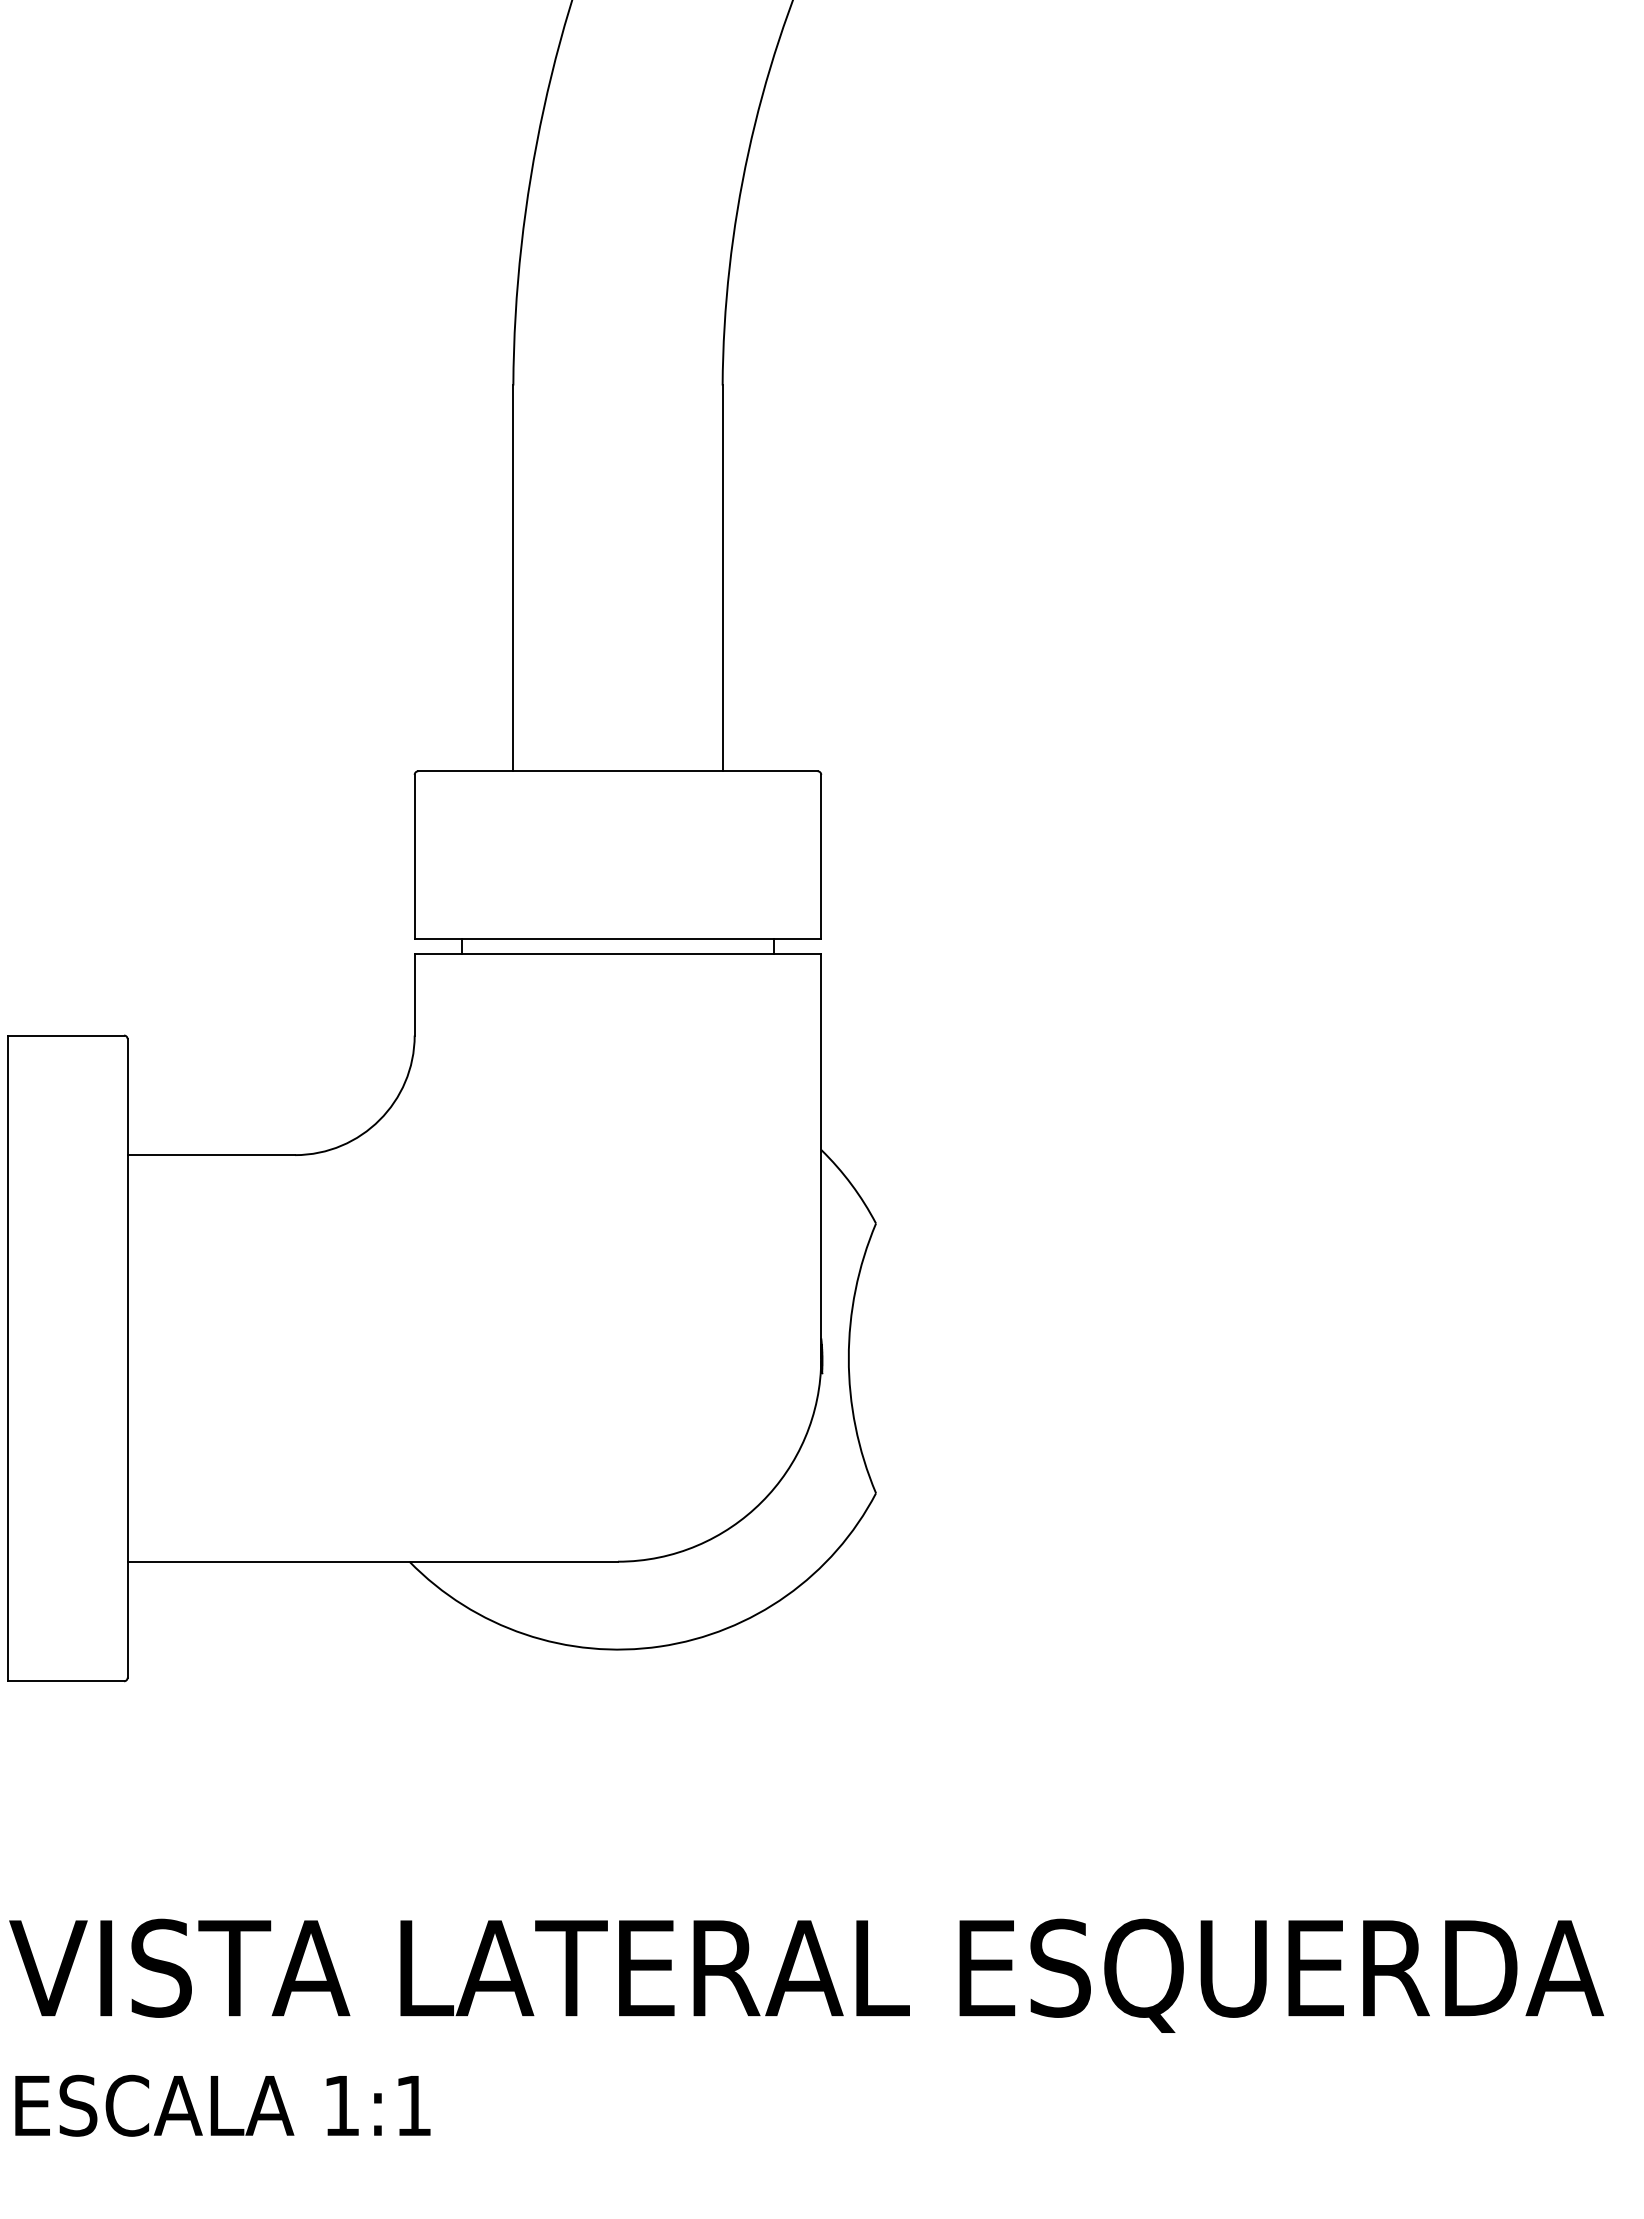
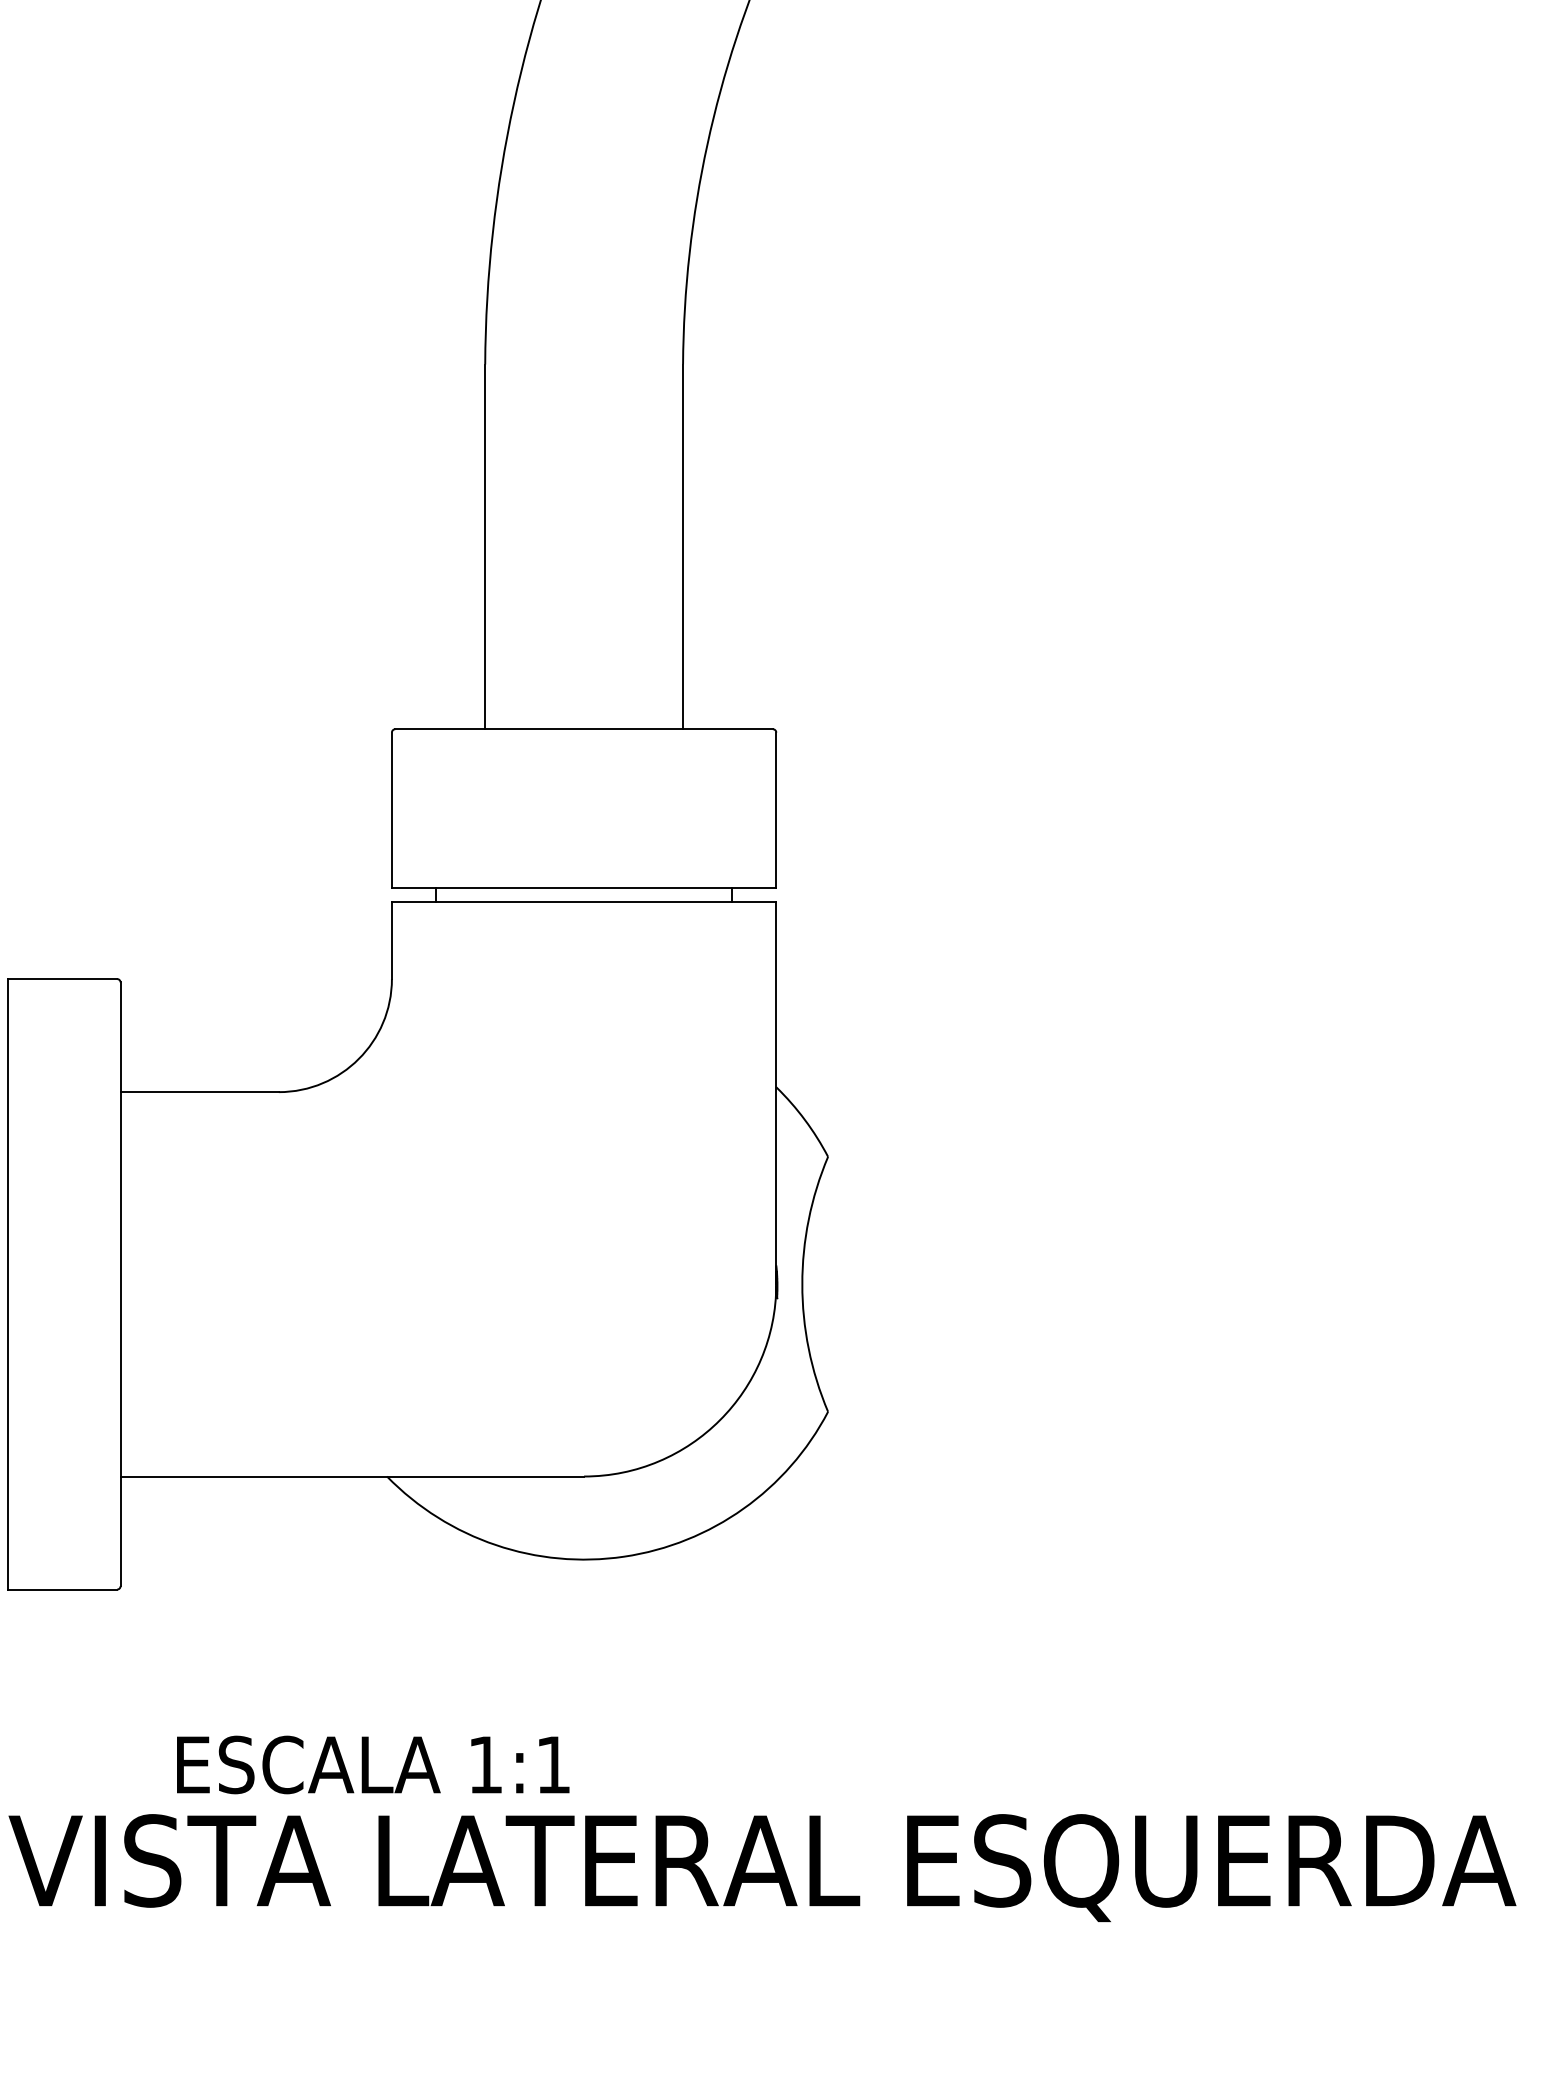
text: (222, 2105) -> (372, 1764), moved

